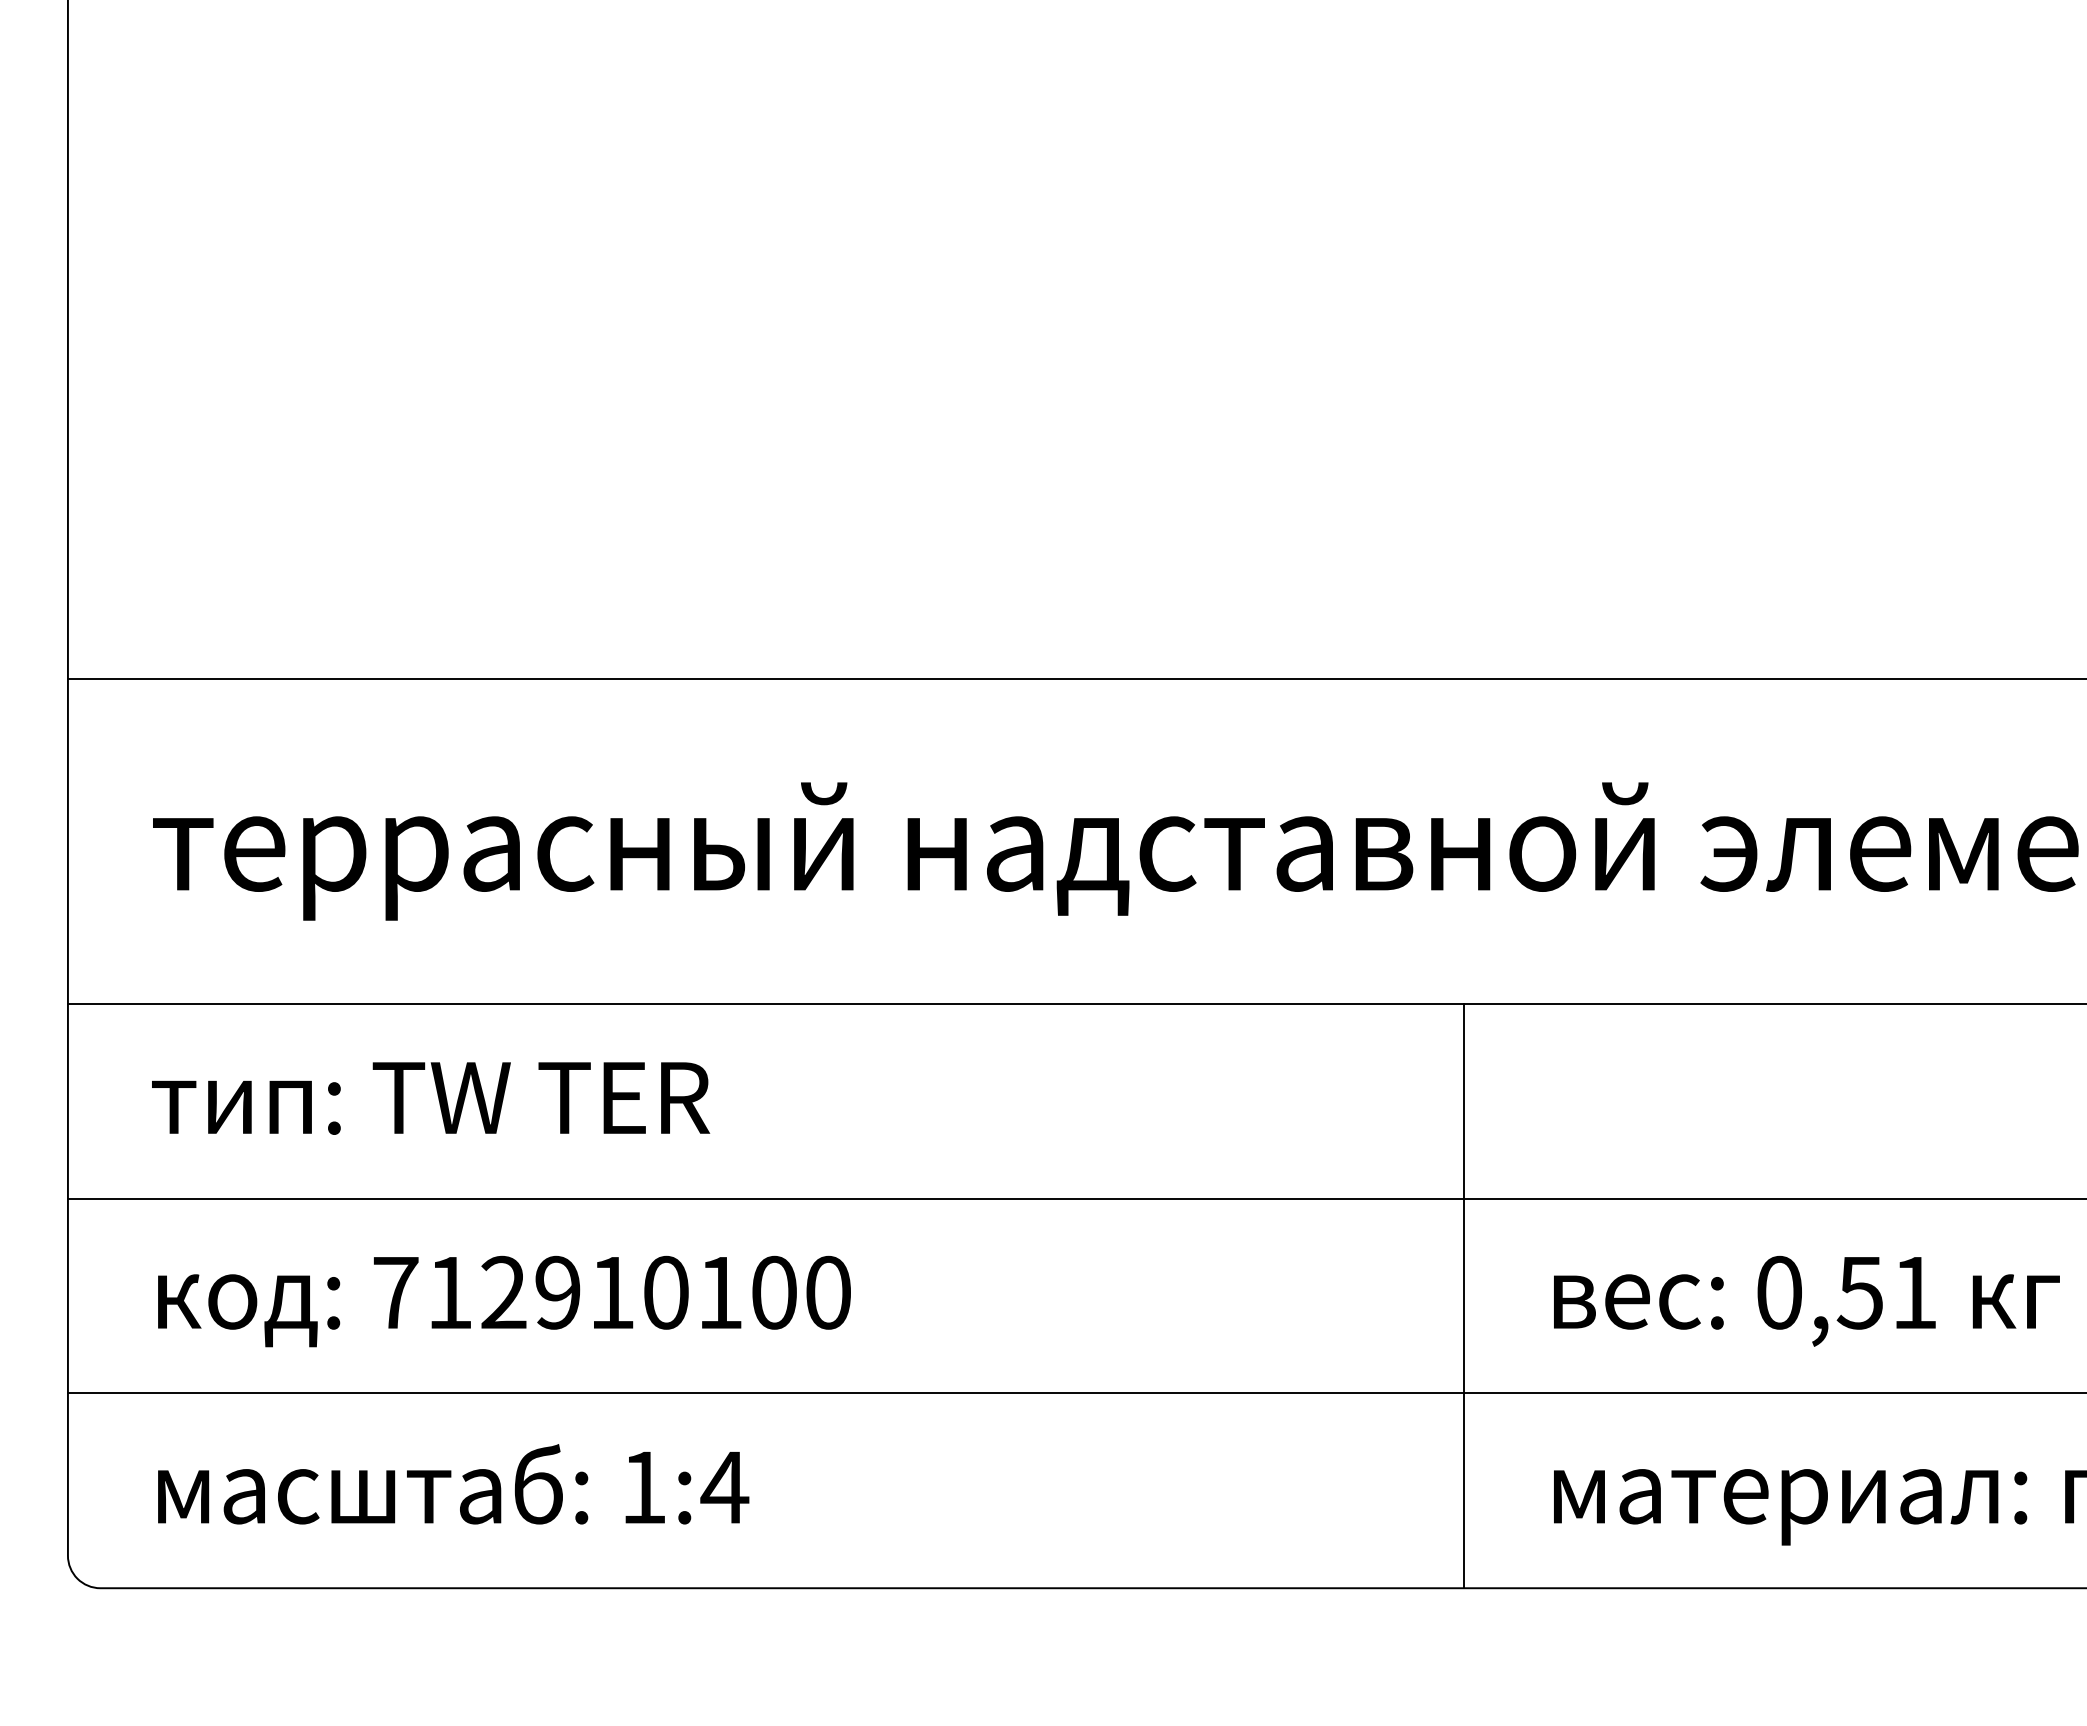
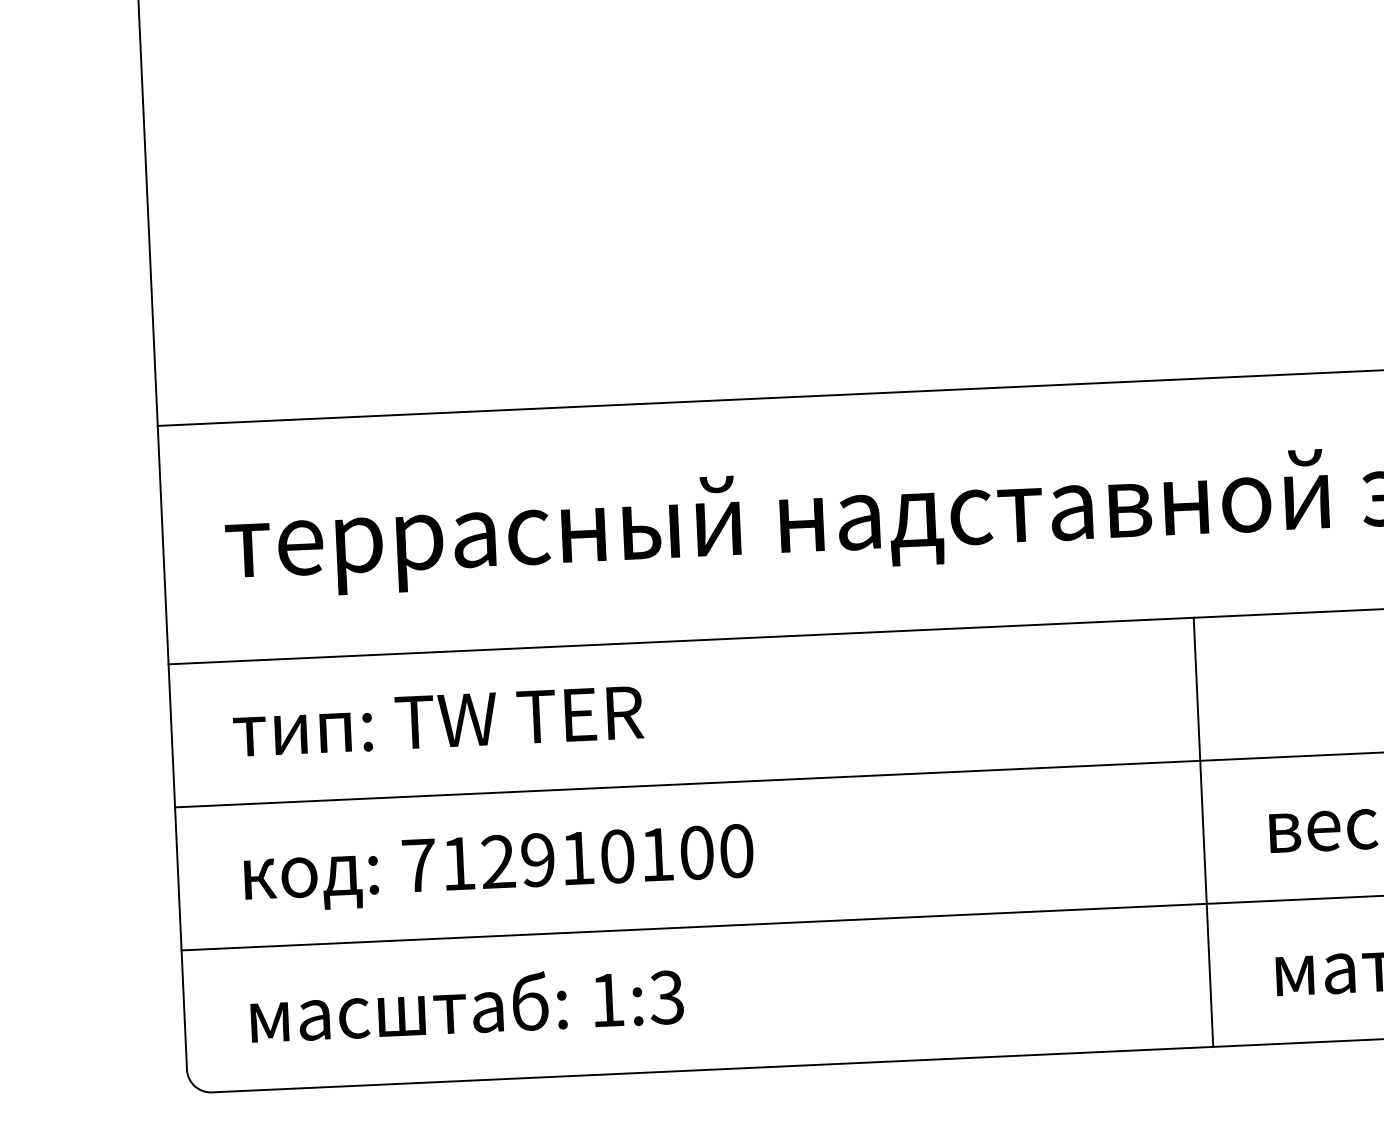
text: (724, 1487) -> (666, 997), 1:4 -> 1:3

